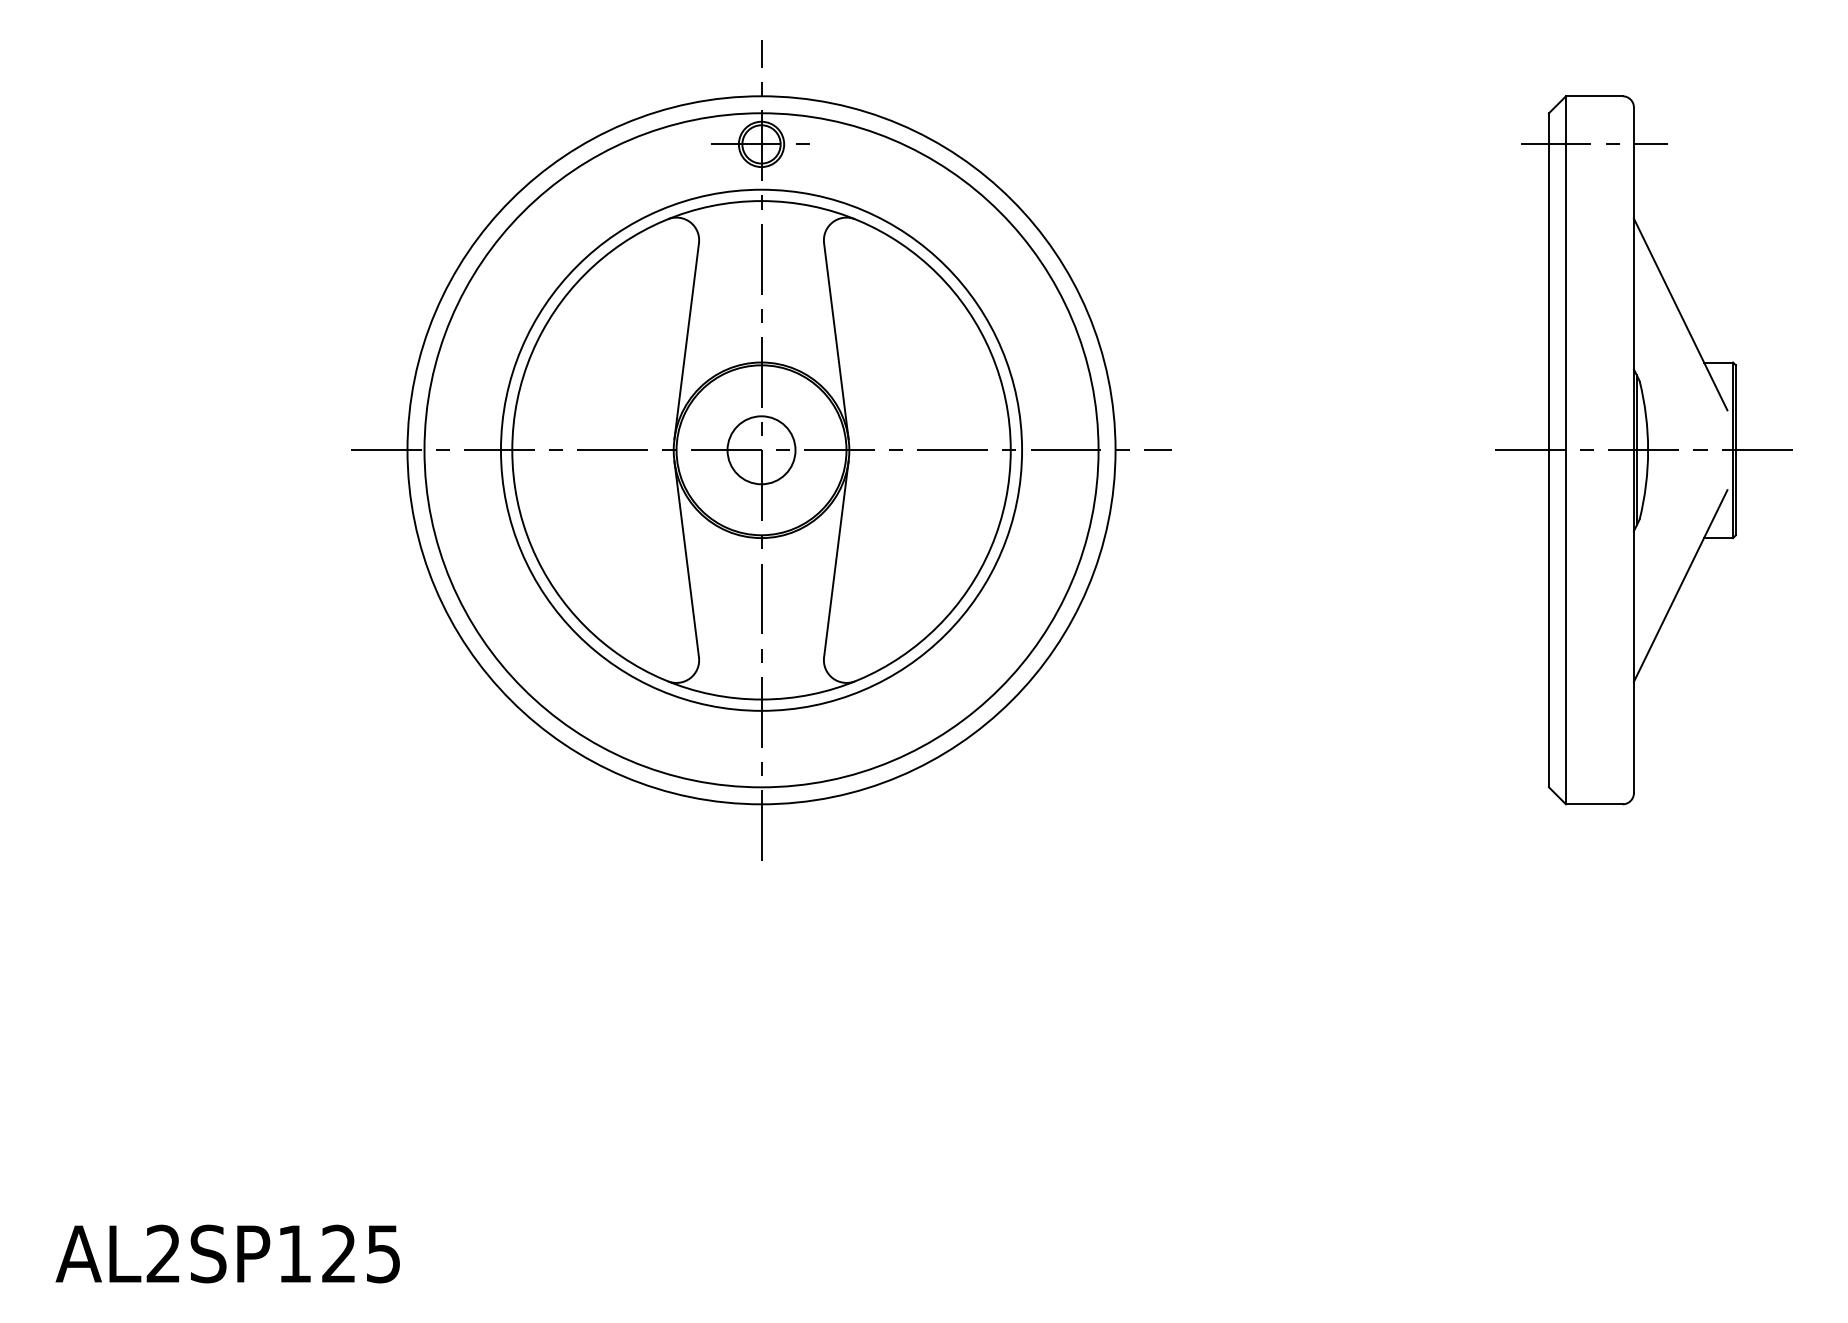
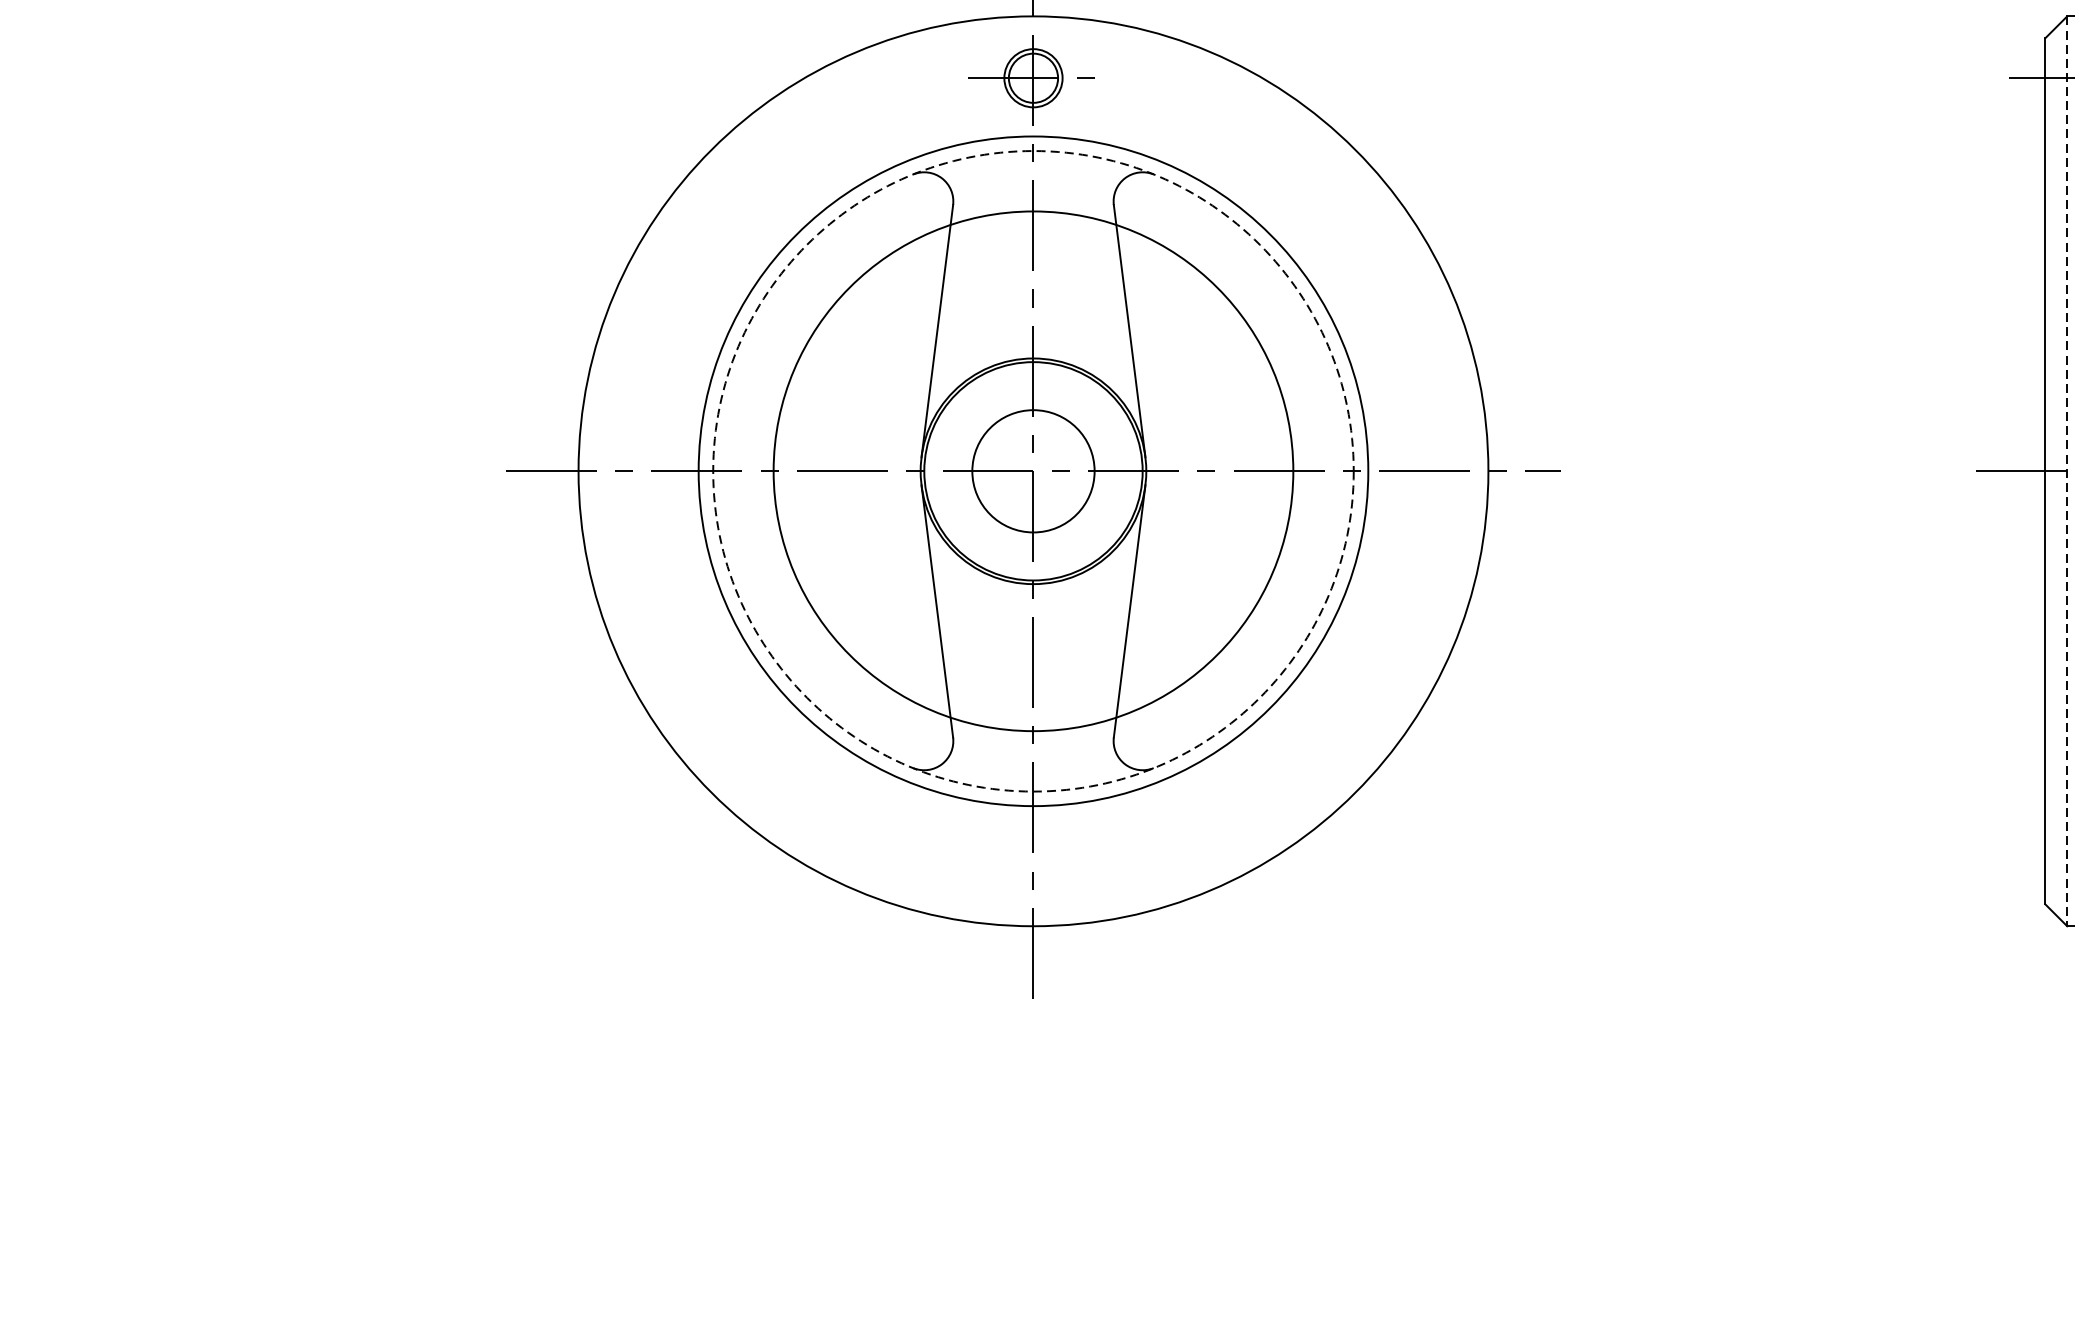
circle: (761, 450) -> (1033, 471), size x0.6
circle: (761, 450) -> (1033, 471), size x1.4
circle: (761, 450) -> (1033, 471), solid -> dashed
line: (1565, 450) -> (2066, 471), solid -> dashed

